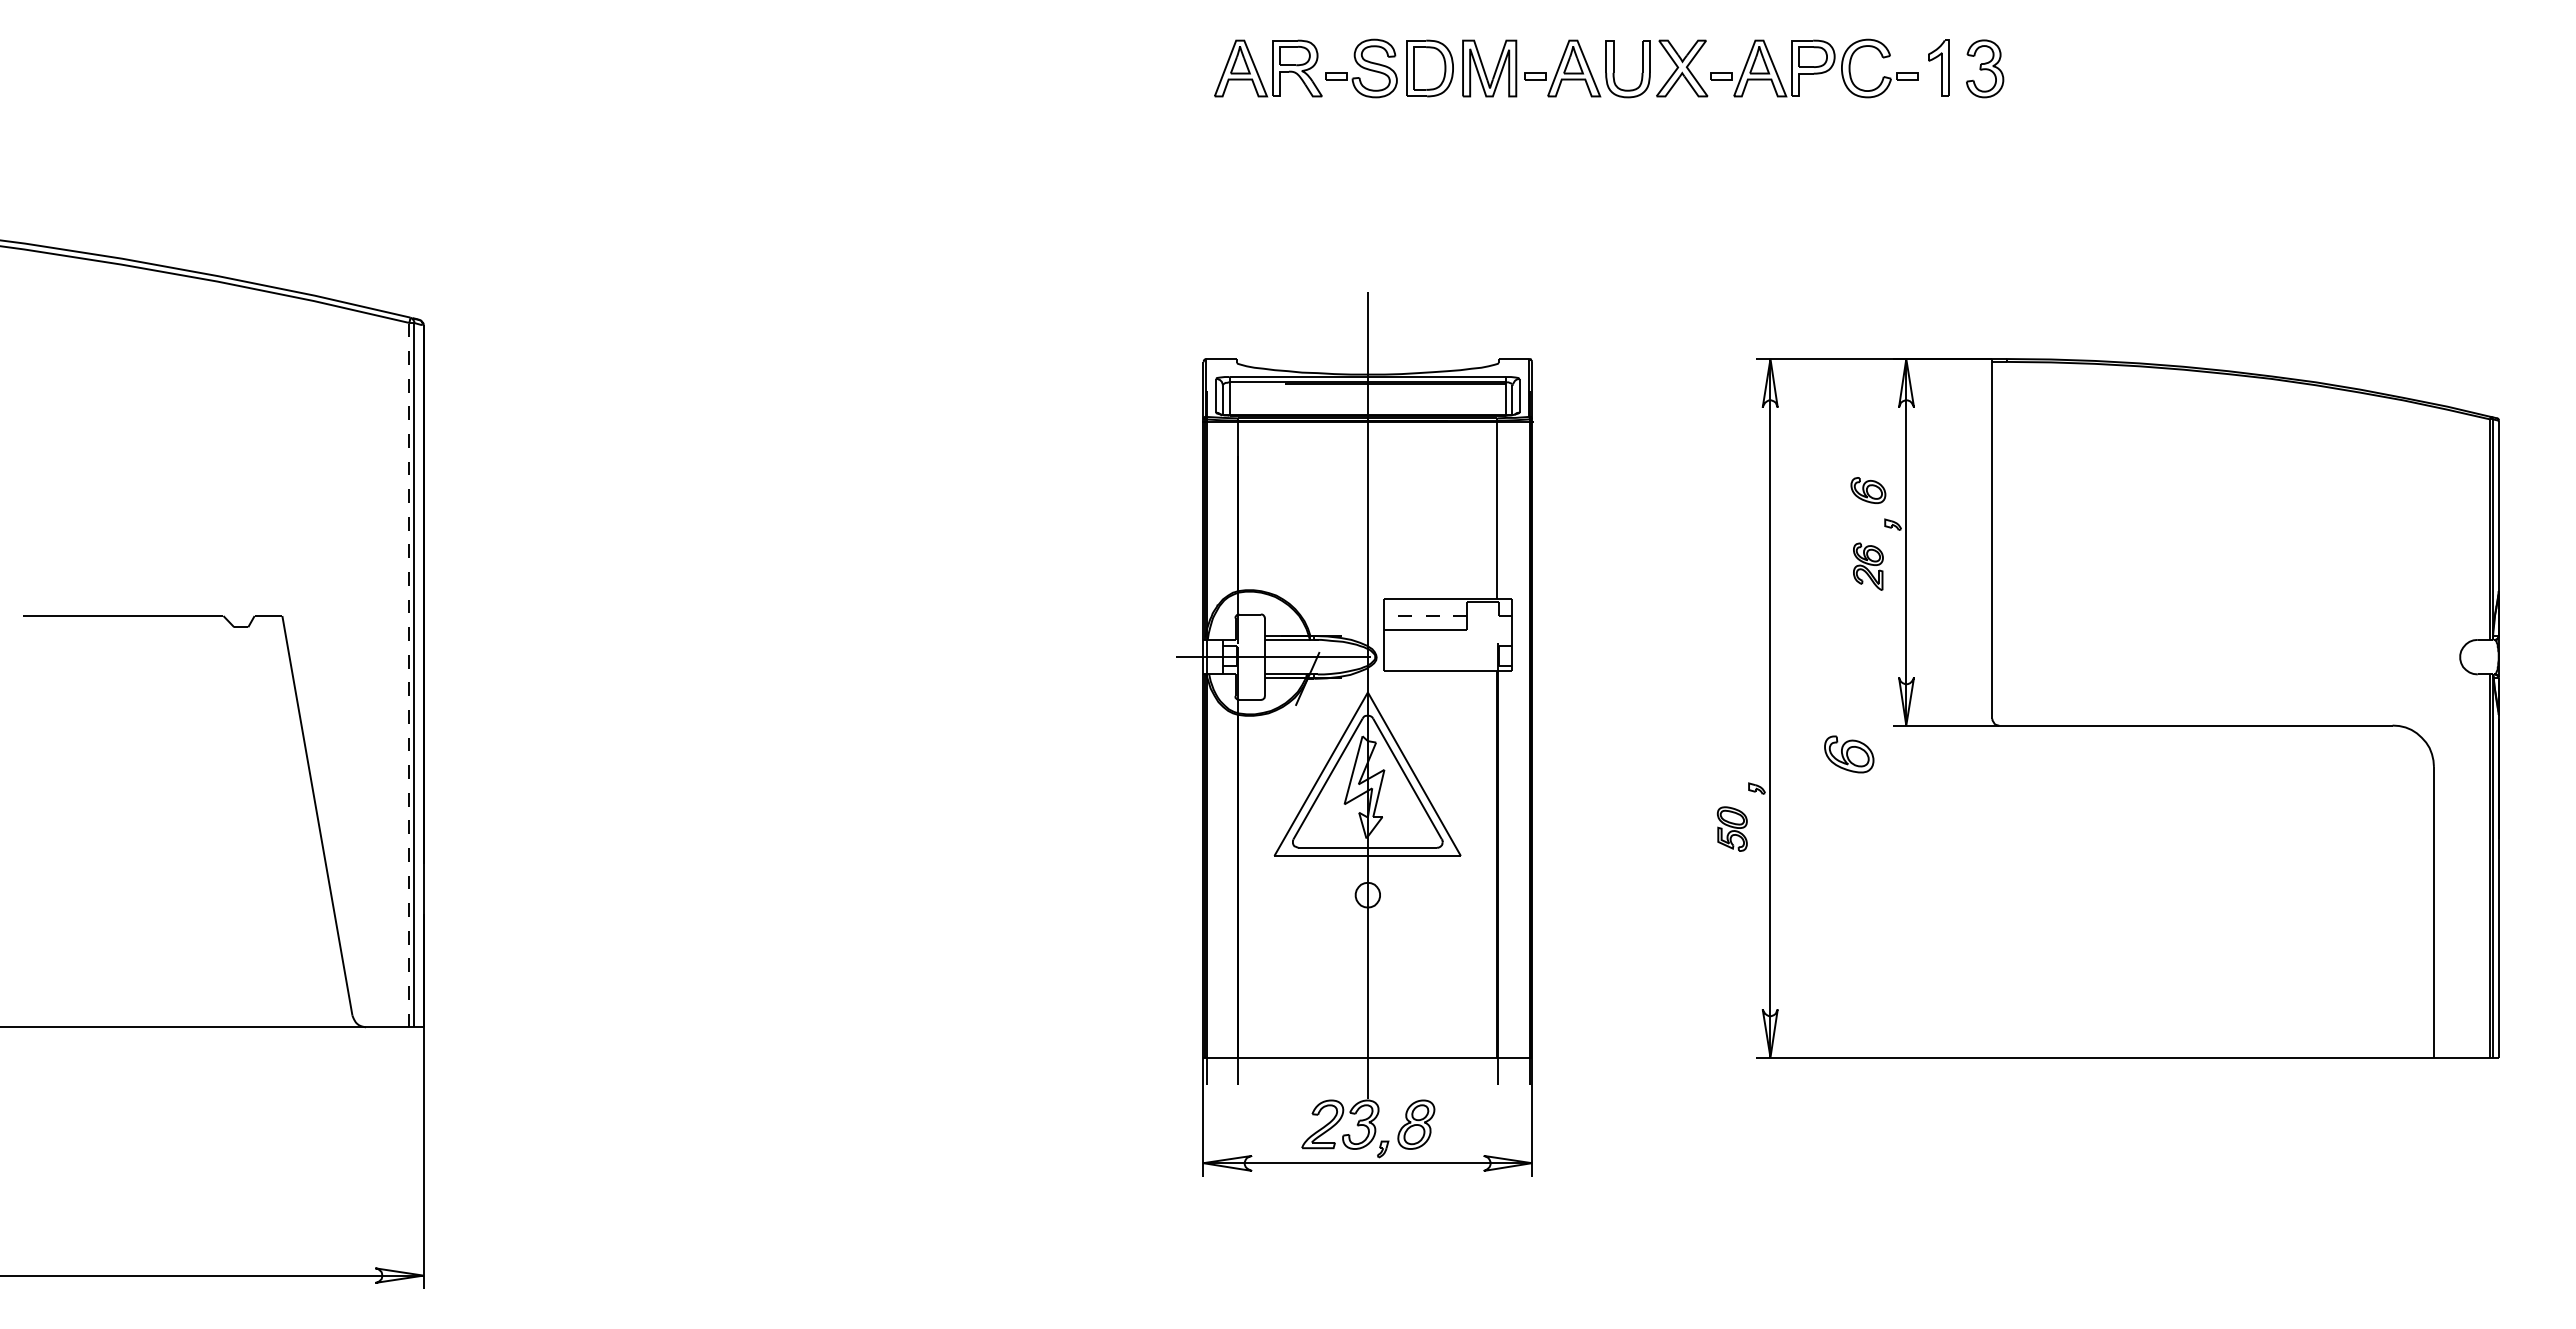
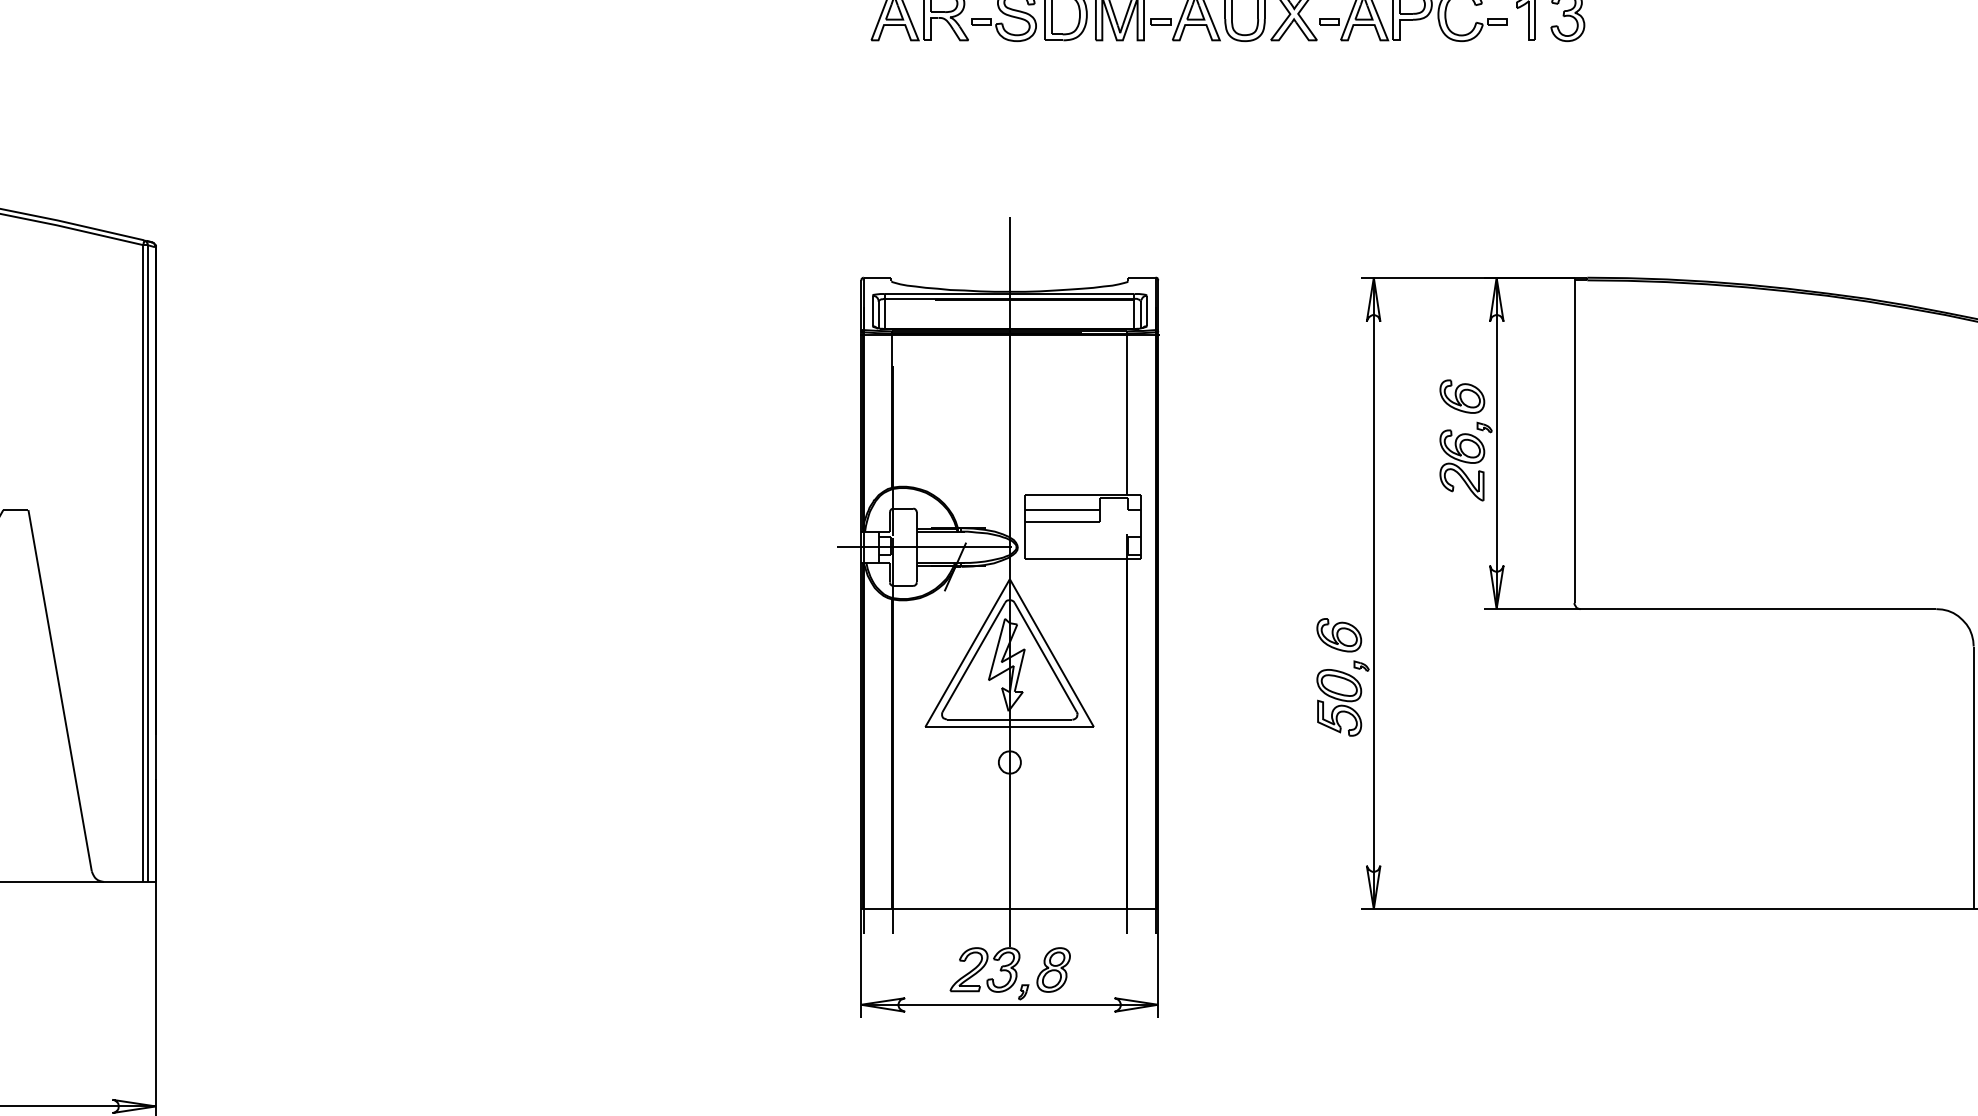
part: (1868, 490) -> (1462, 396), size x1.43
part: (1868, 566) -> (1462, 465), size x1.67
line: (1425, 616) -> (1061, 510), dashed -> solid
line: (409, 674) -> (143, 562), dashed -> solid
part: (1849, 754) -> (1339, 635), moved
part: (1732, 828) -> (1339, 702), size x1.67

